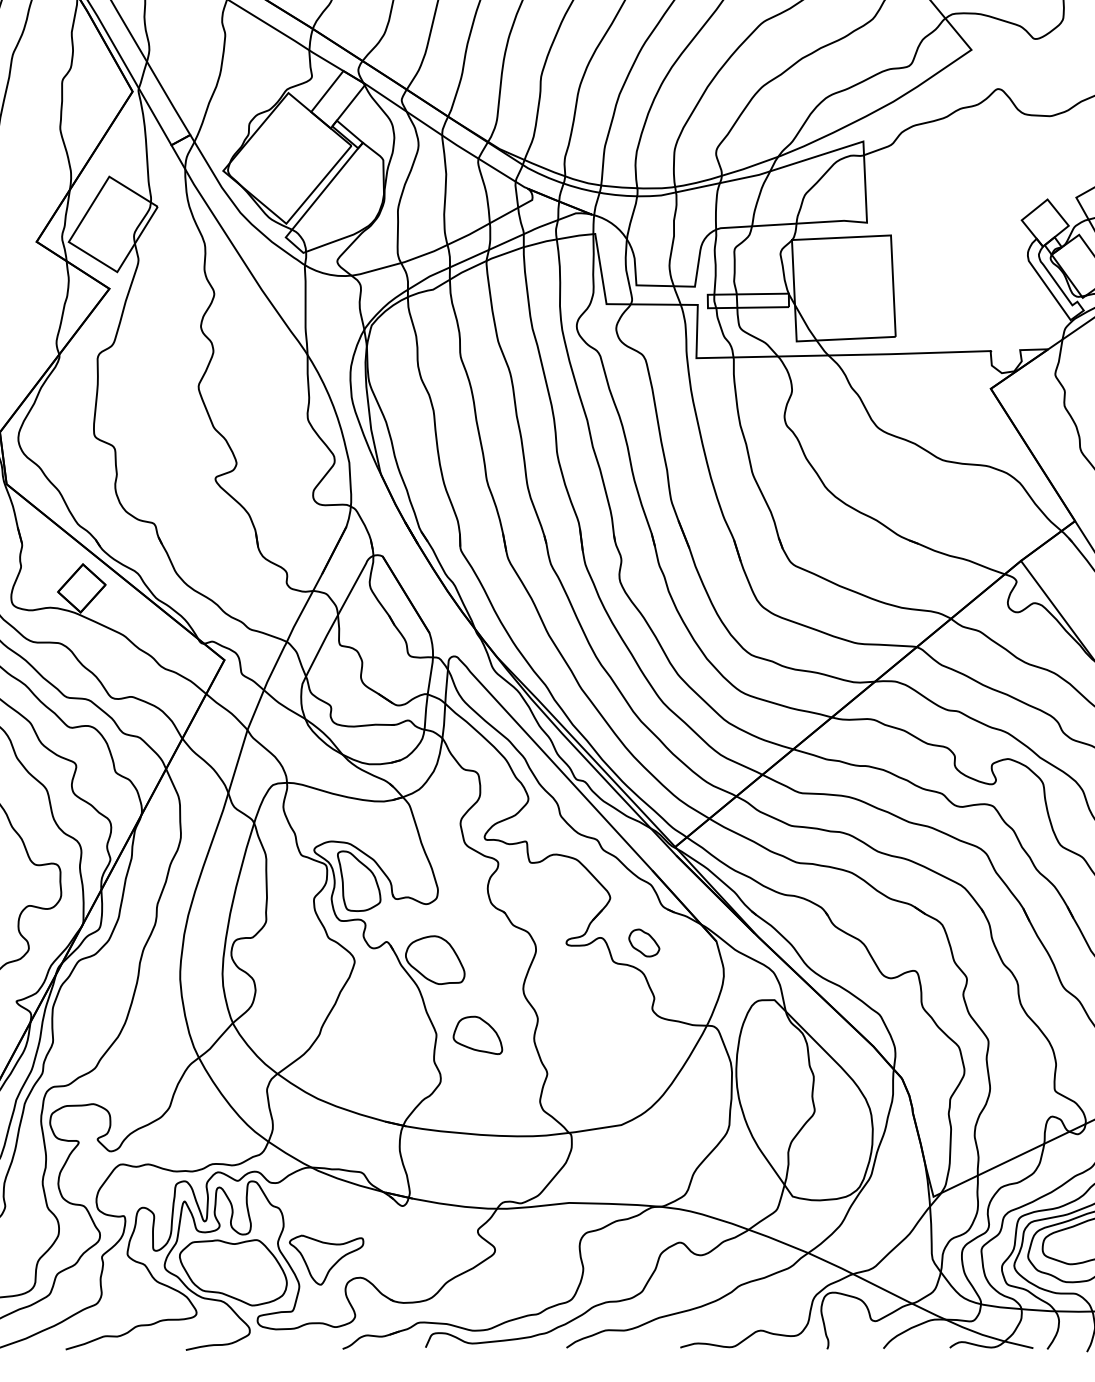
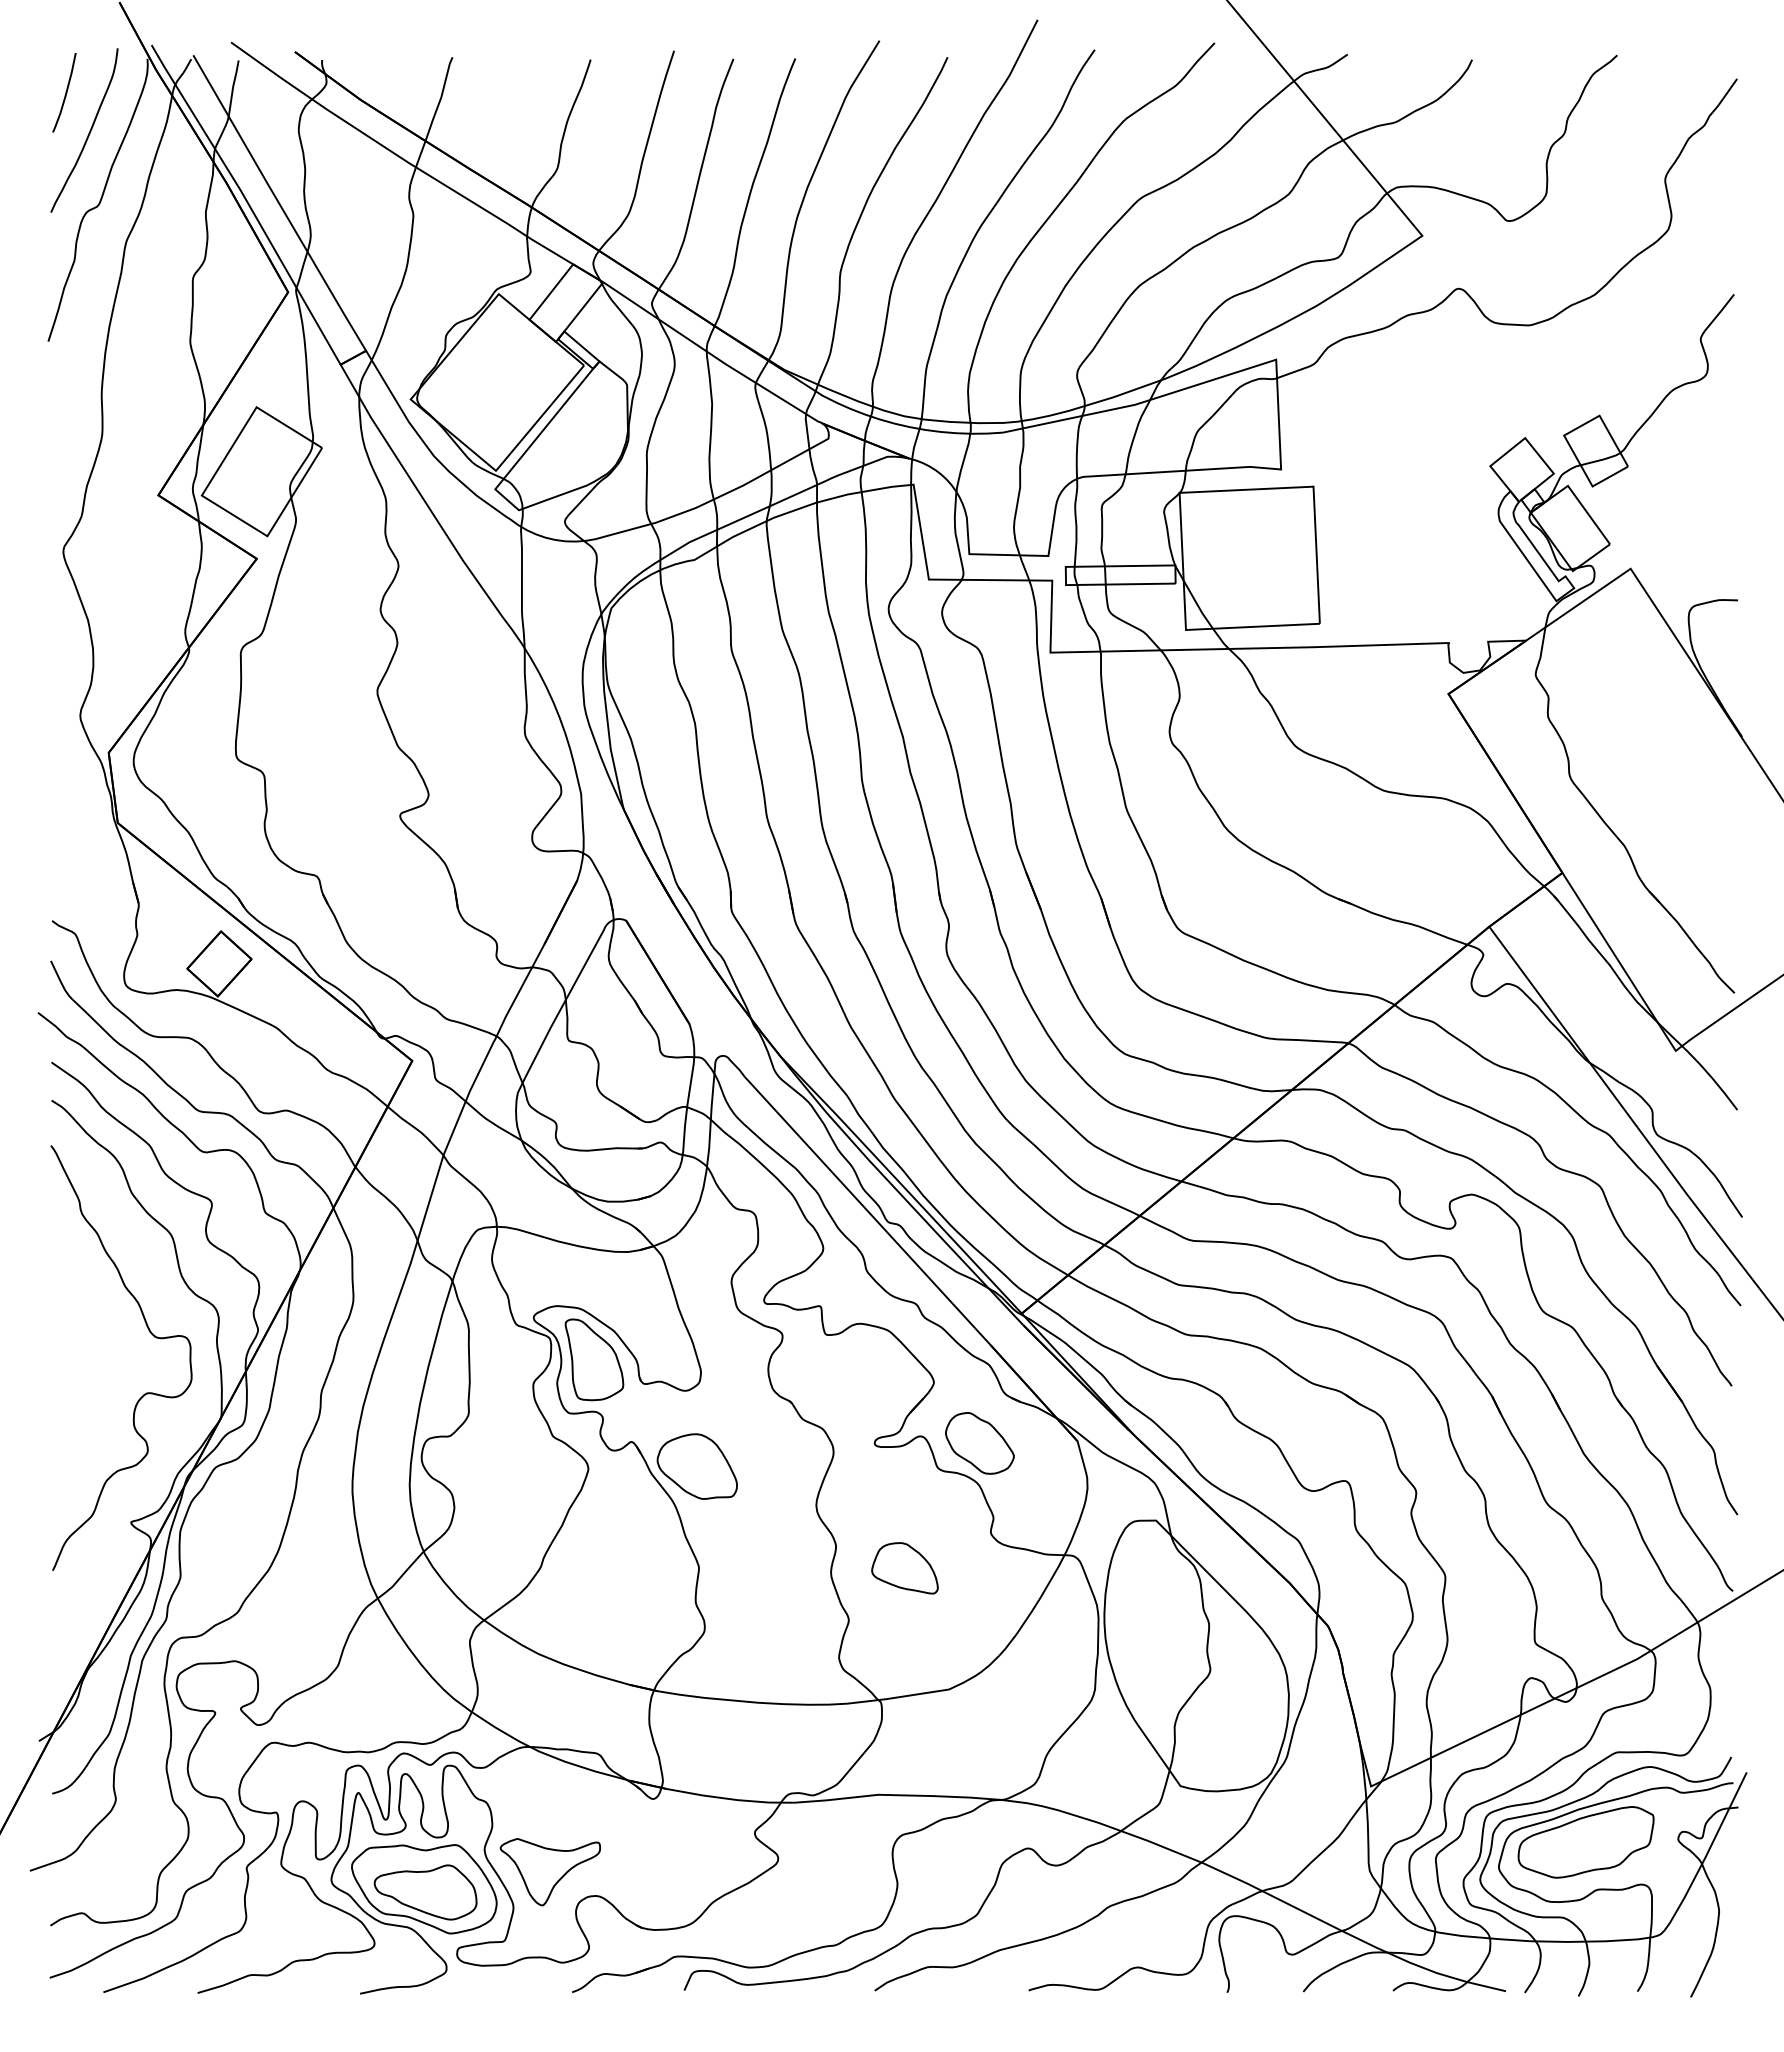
part: (643, 943) -> (979, 1443), size x1.67
part: (477, 1035) -> (904, 1568), moved
part: (234, 1275) -> (425, 1892), added

